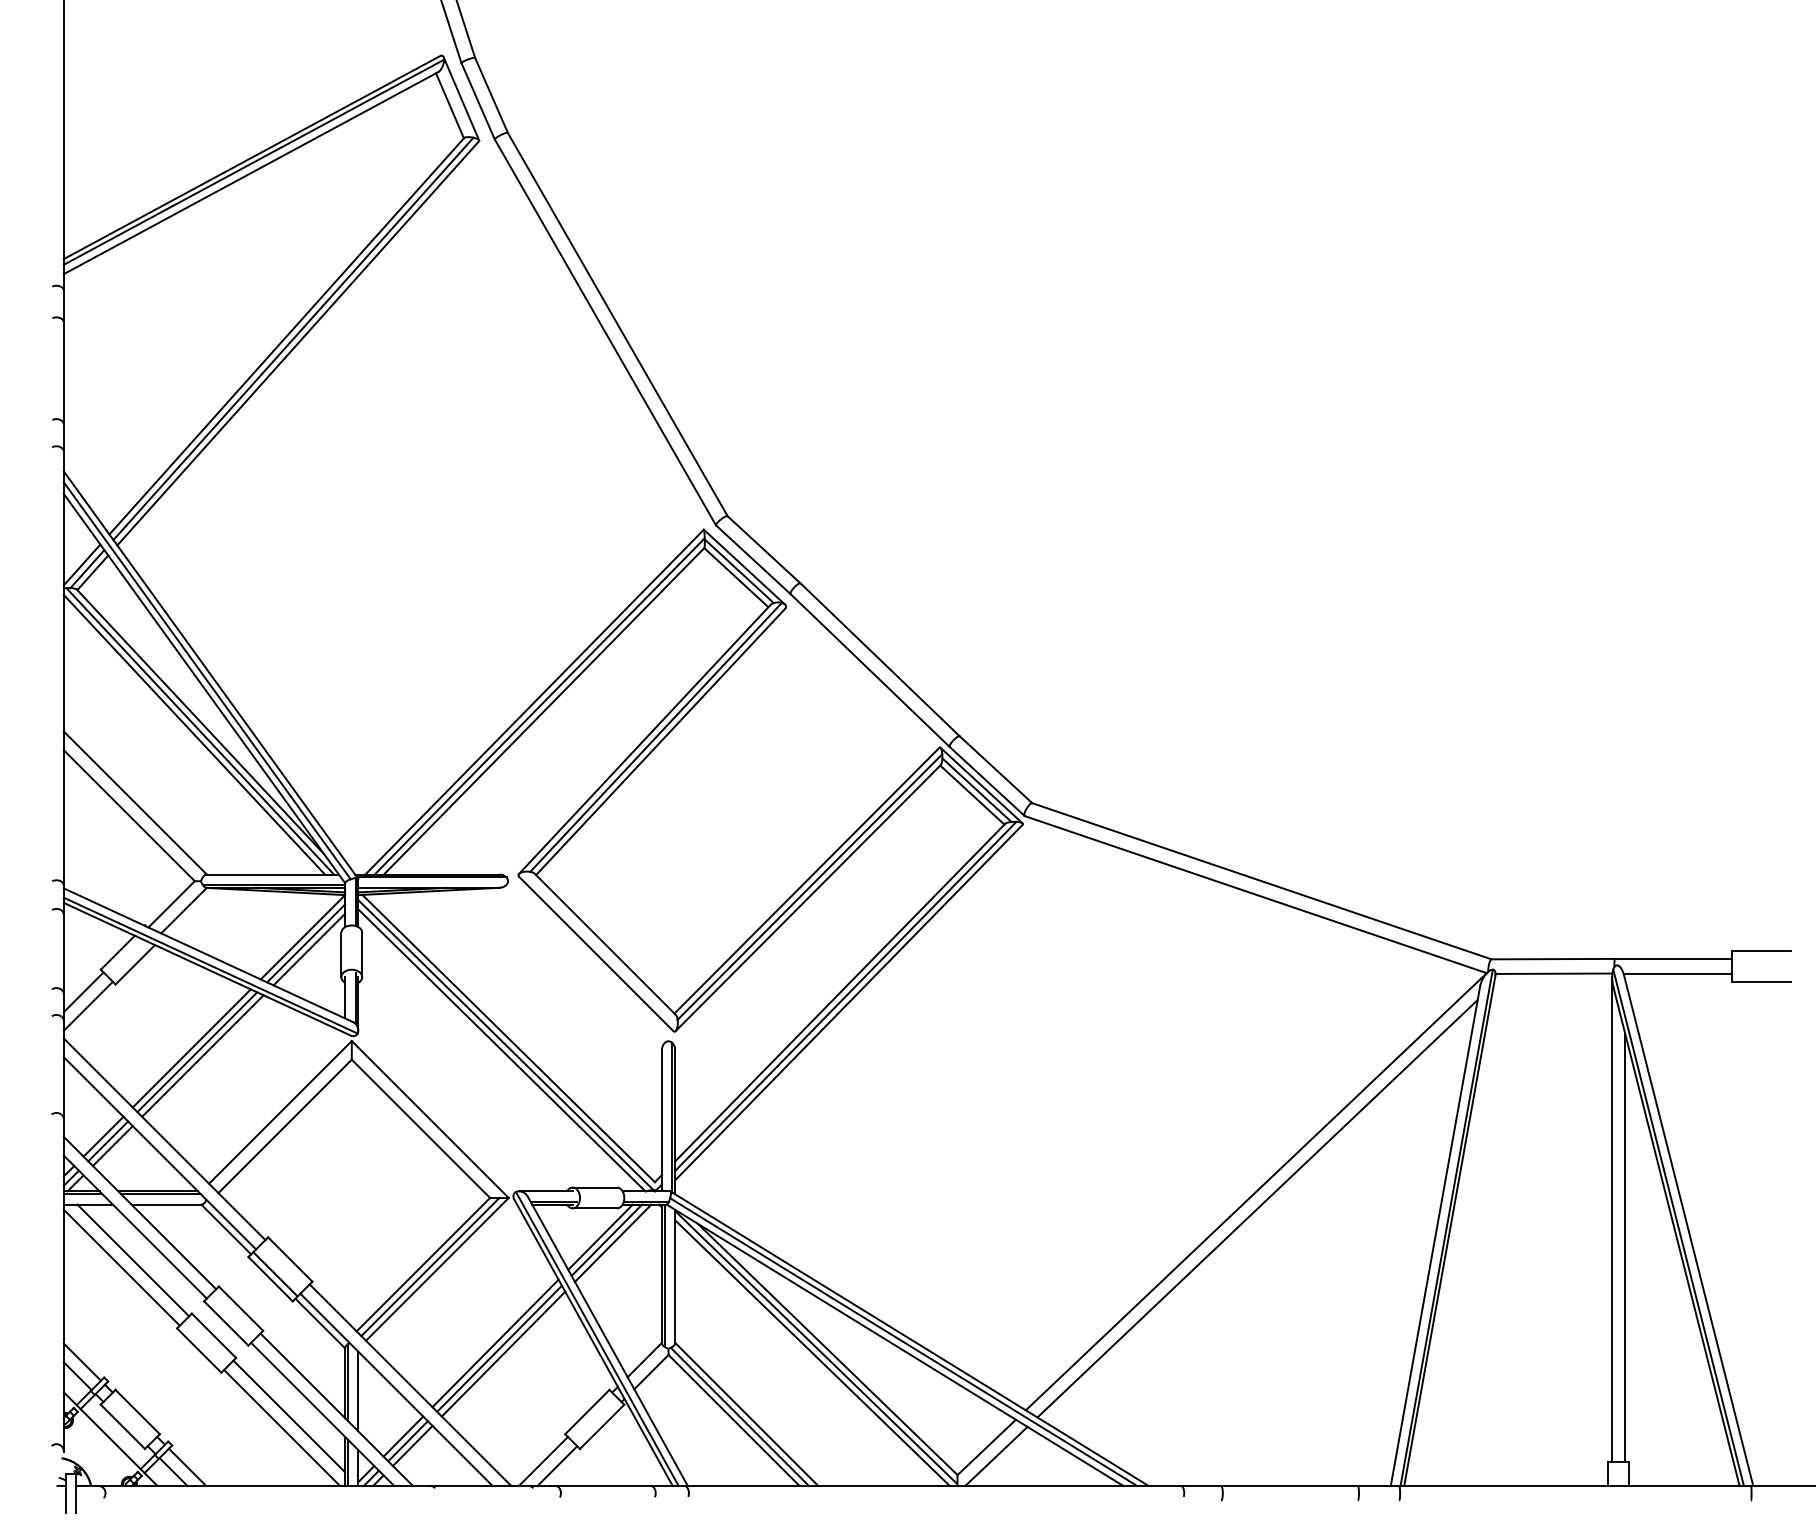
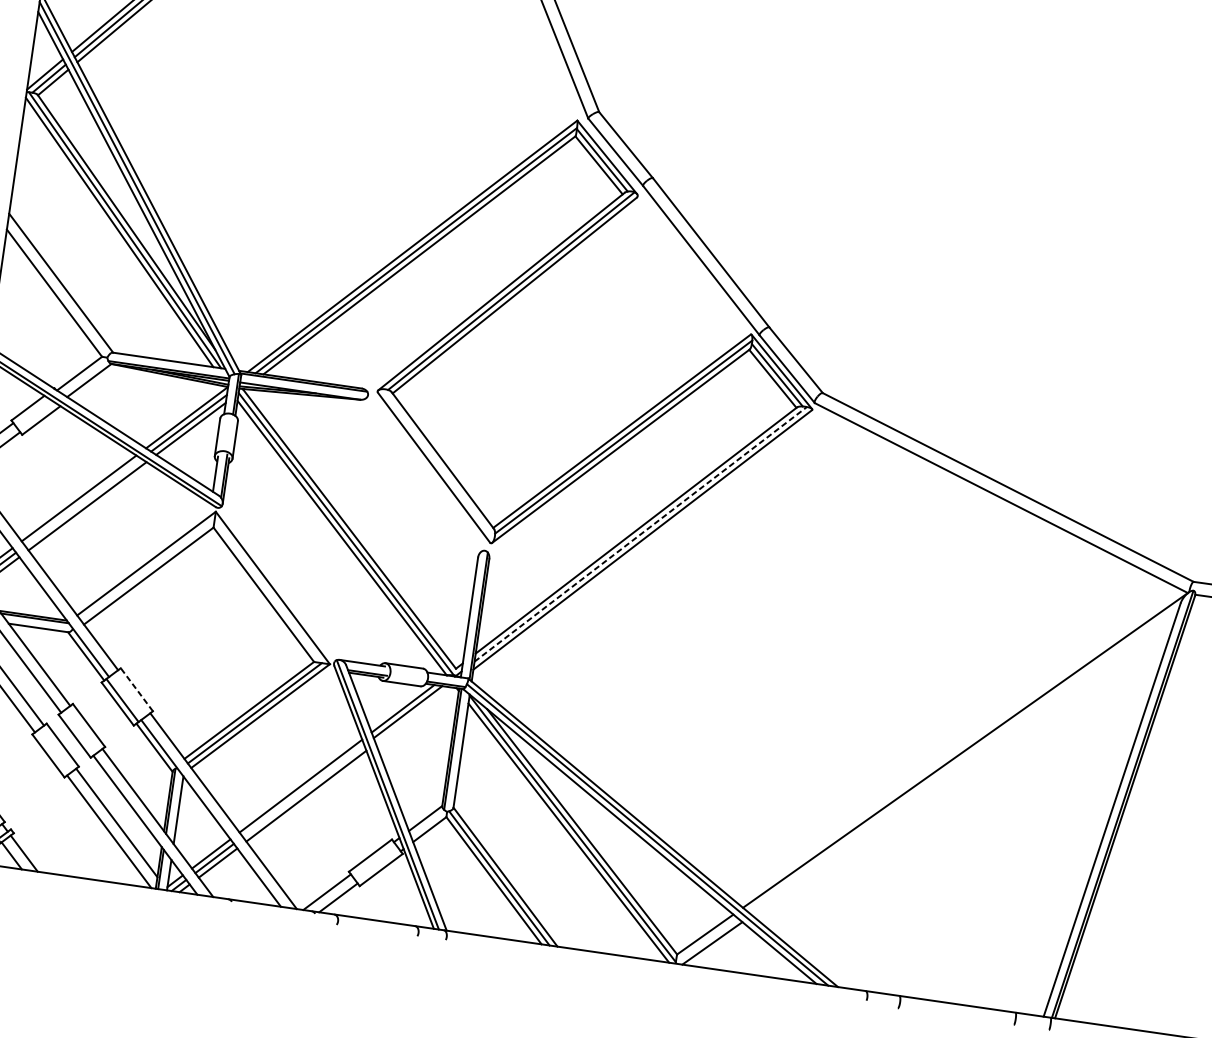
line: (846, 996) -> (641, 534), solid -> dashed
line: (197, 1052) -> (83, 502), removed
line: (1257, 1208) -> (964, 764), removed
line: (612, 1242) -> (412, 714), removed
line: (289, 1259) -> (136, 689), solid -> dashed
line: (499, 1348) -> (303, 790), removed

